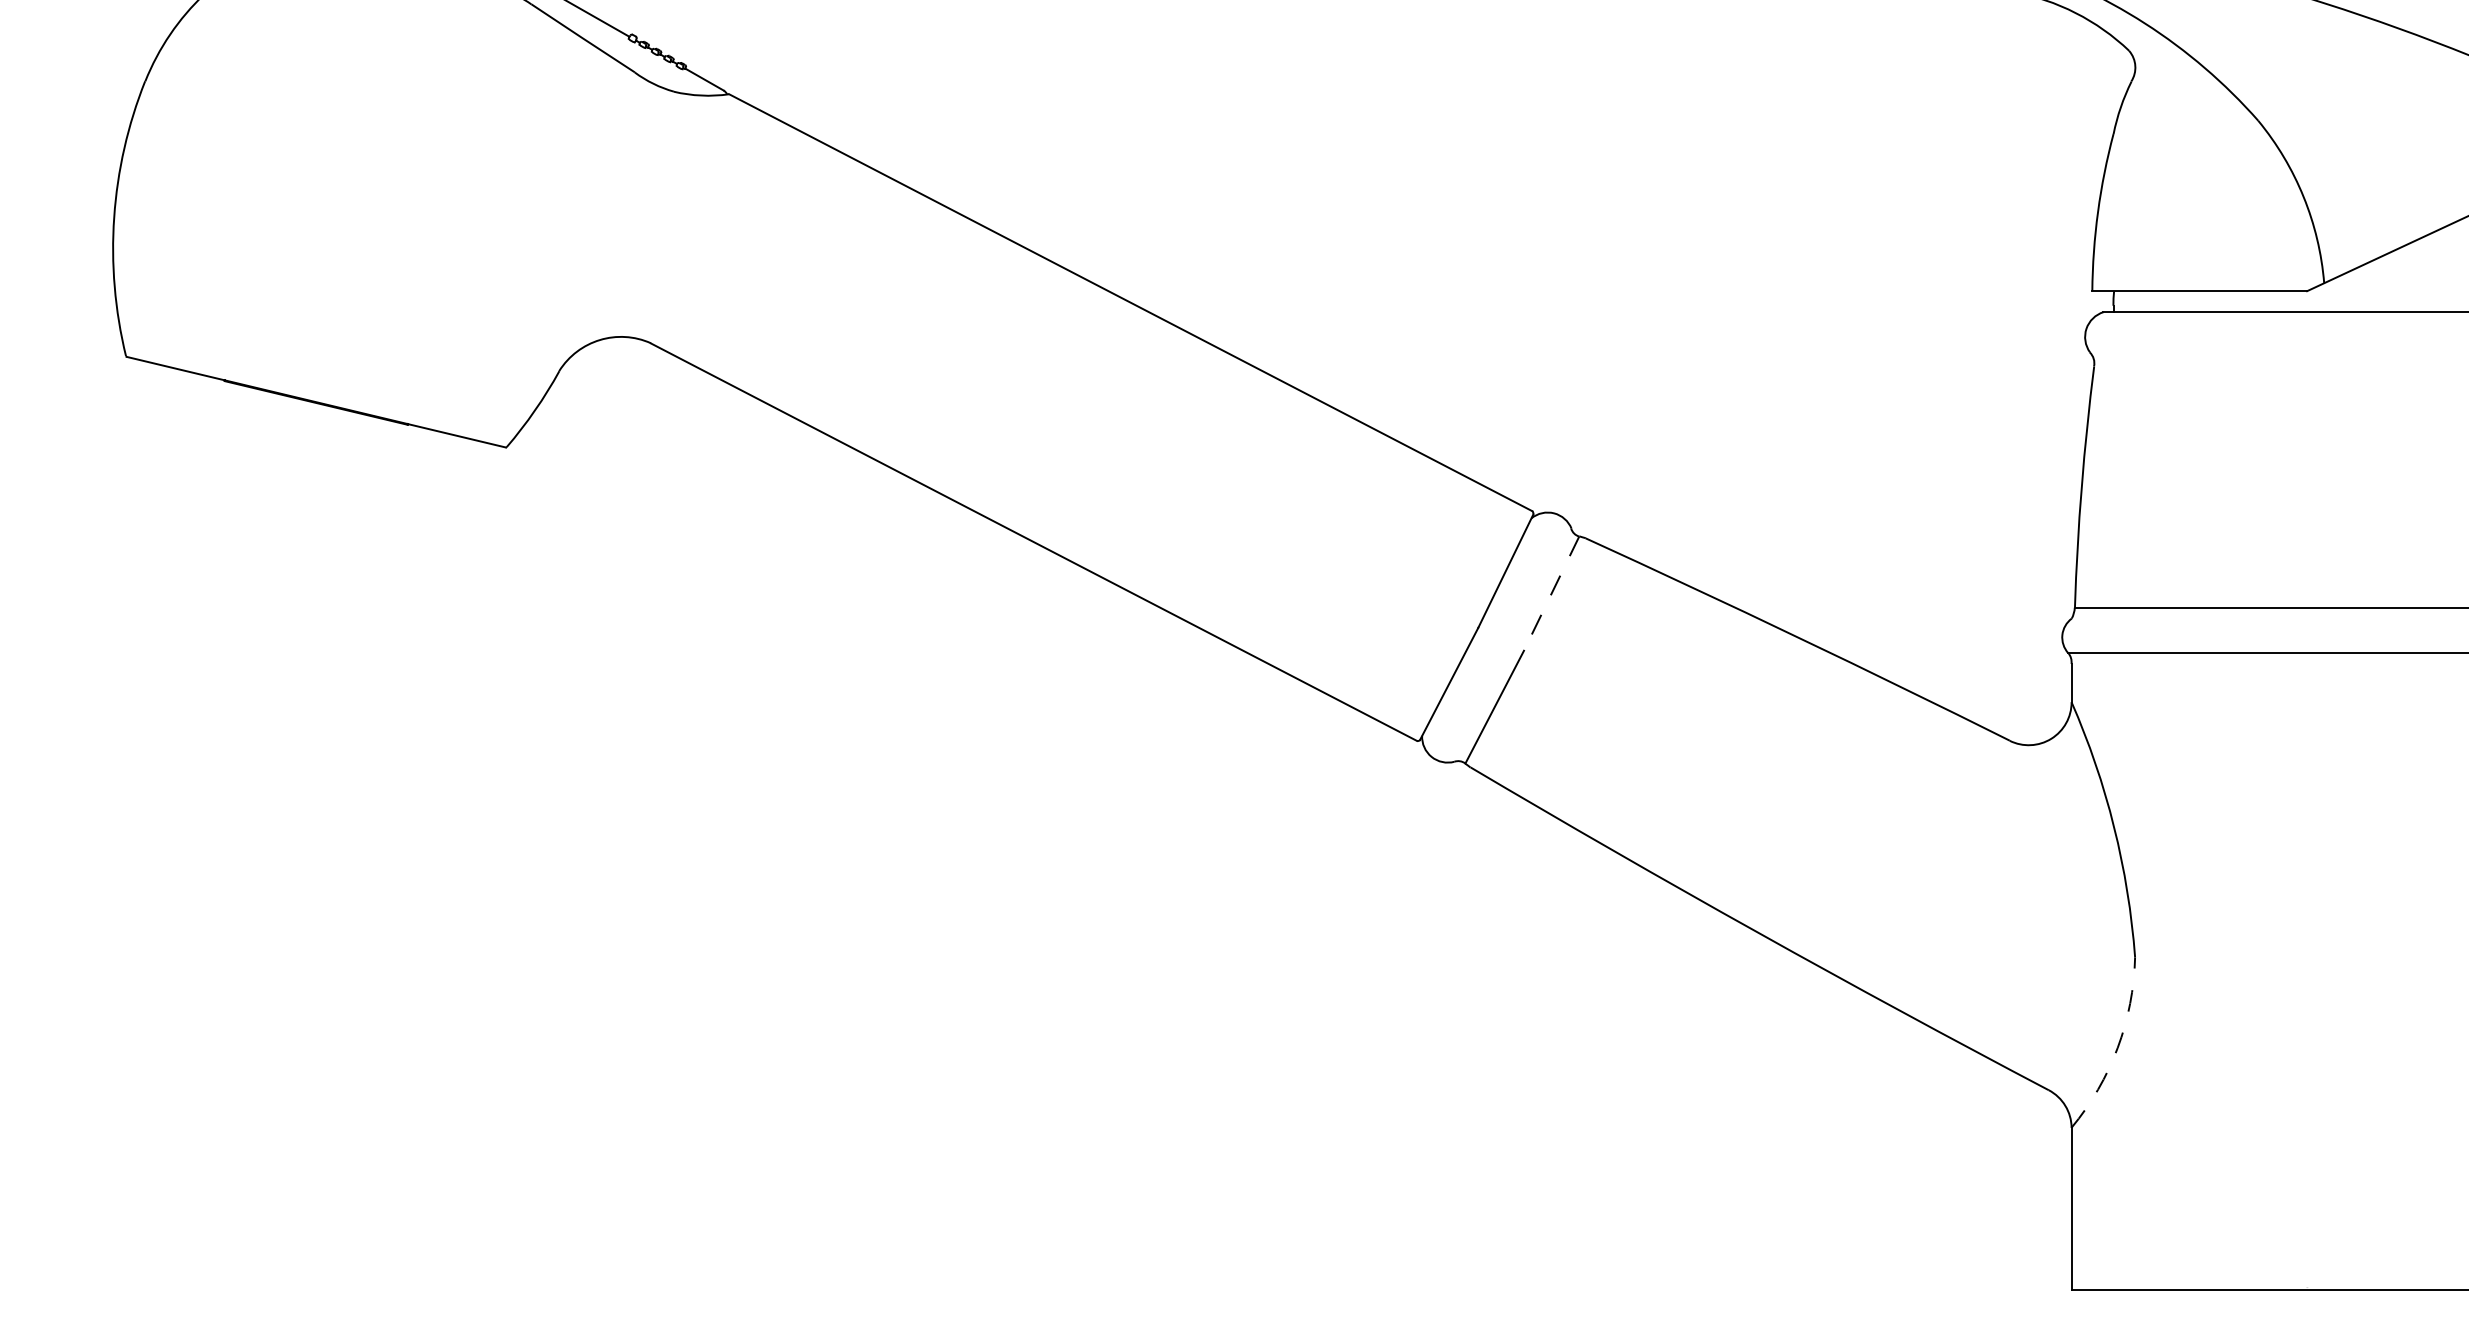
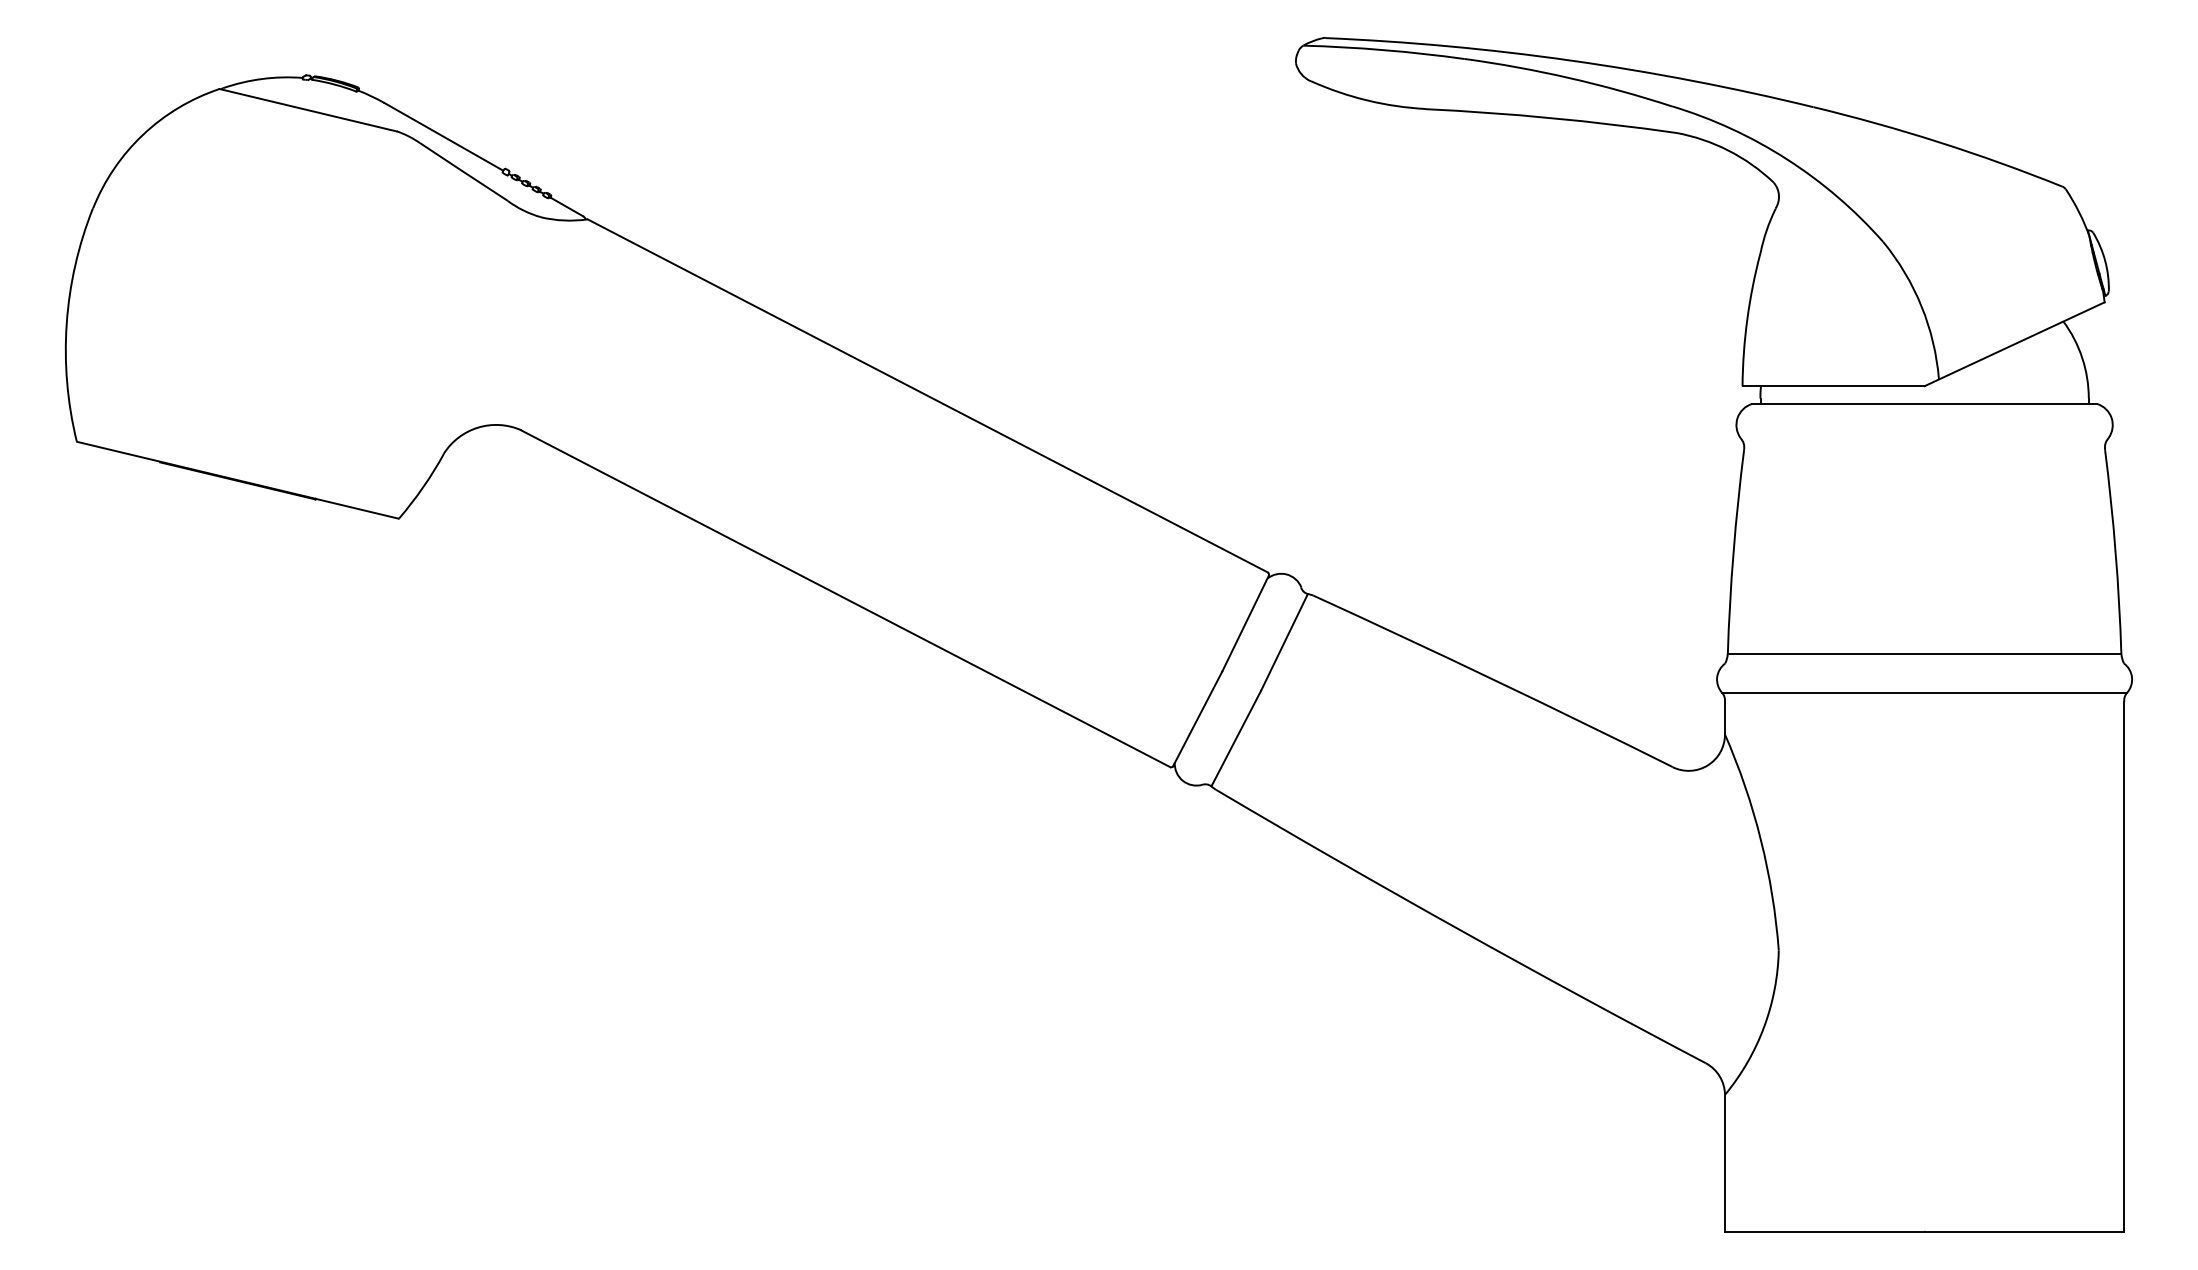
line: (1551, 593) -> (1284, 642), dashed -> solid
arc: (2118, 1048) -> (1764, 1027), dashed -> solid

